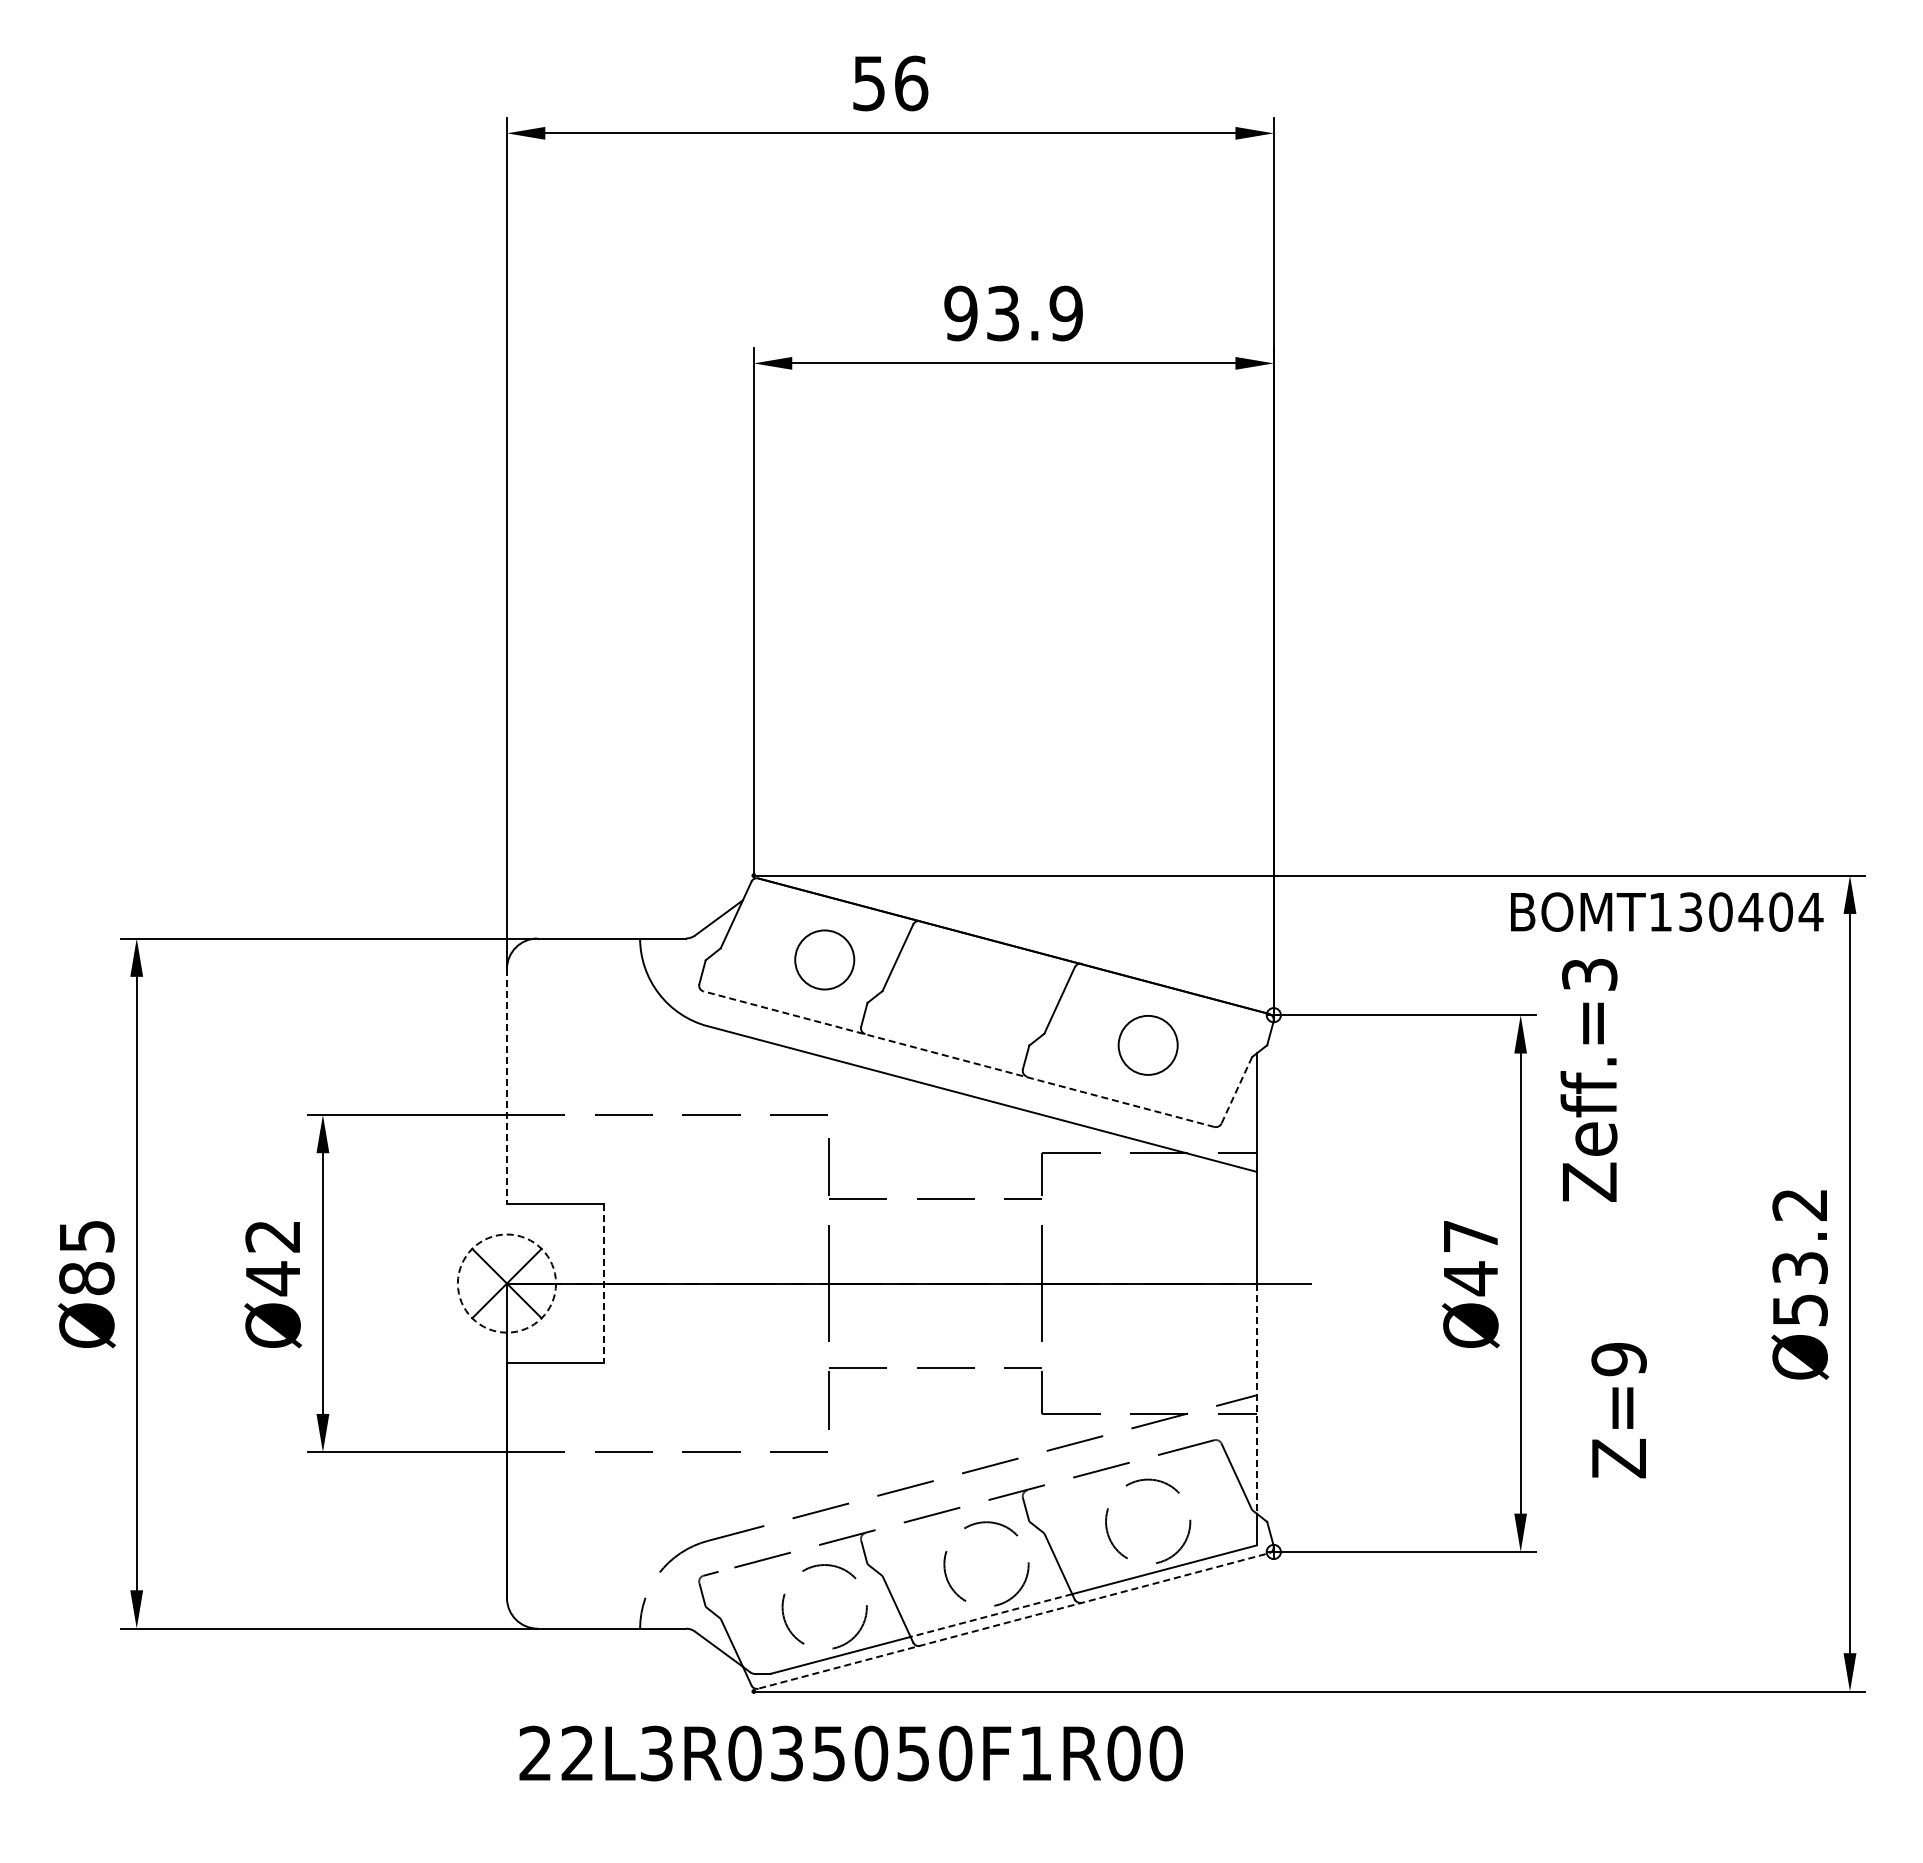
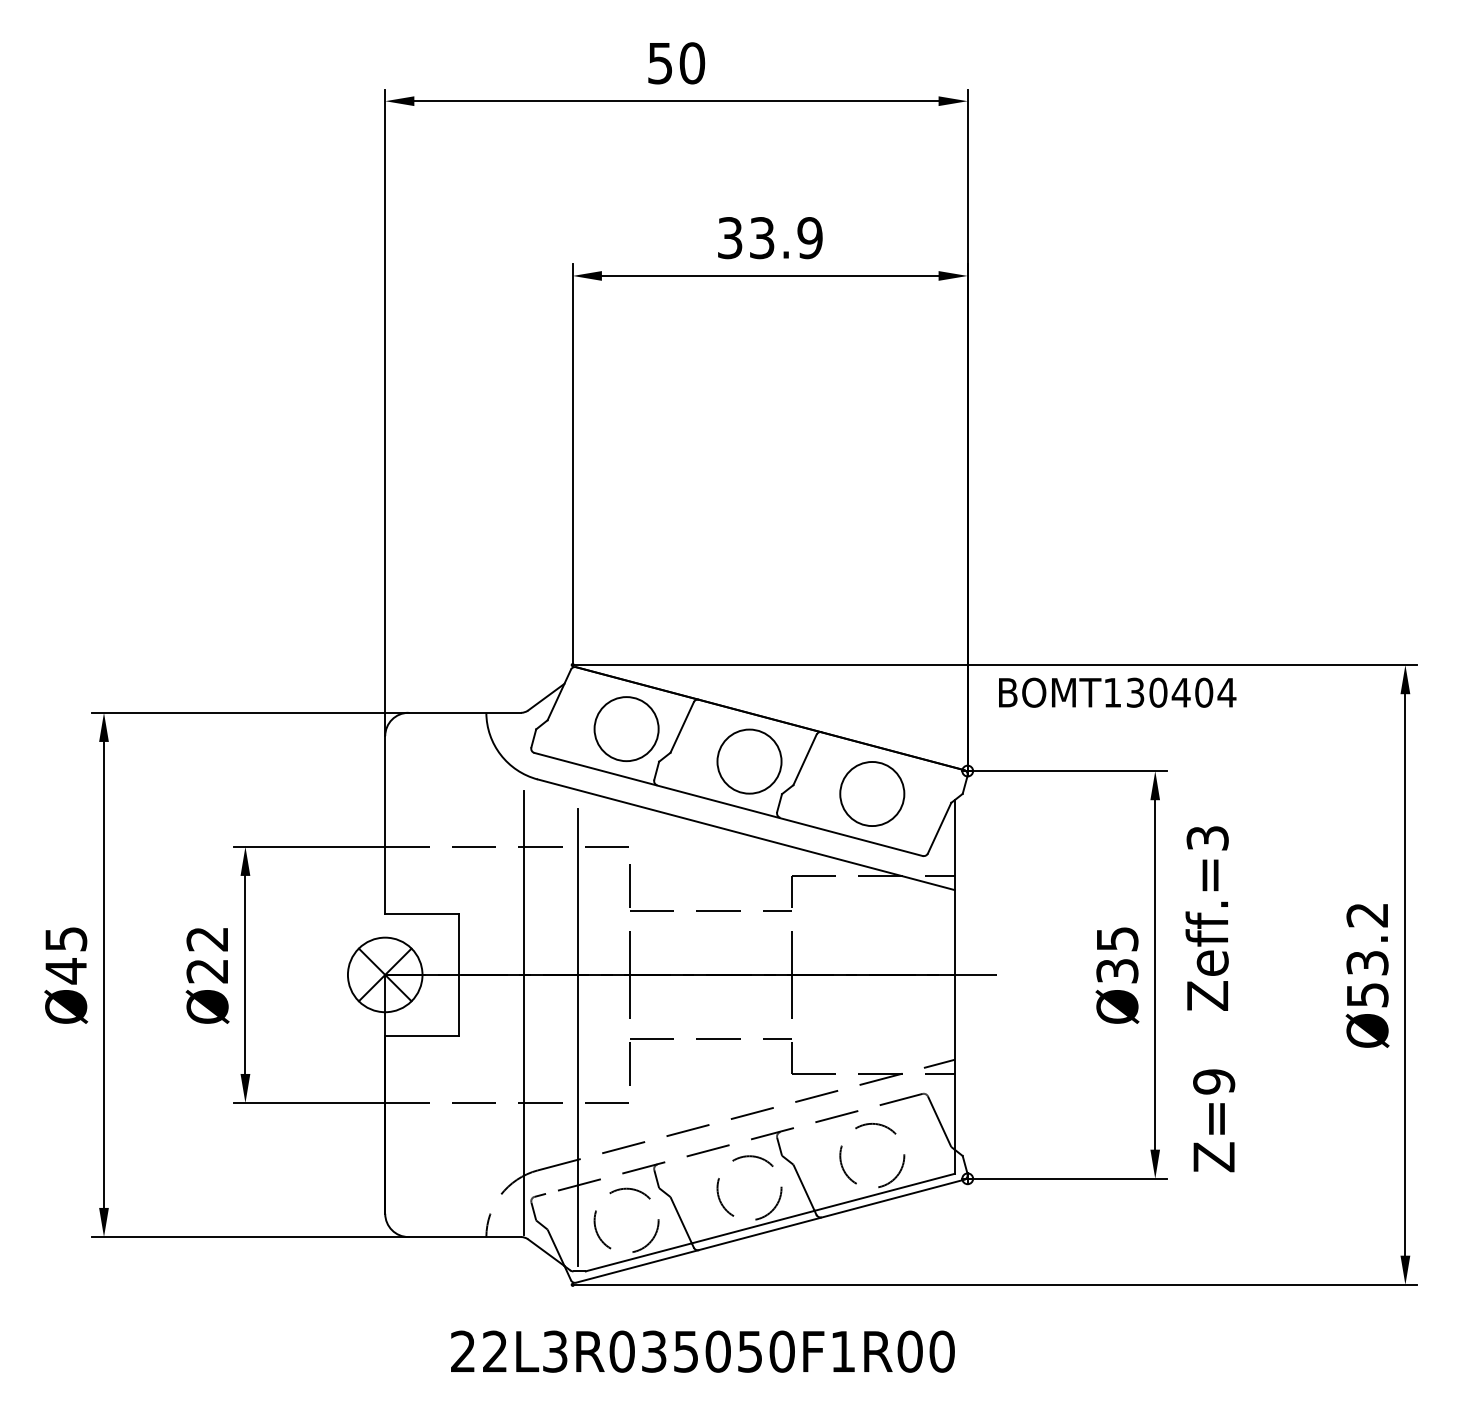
text: (911, 83) -> (692, 63), 56 -> 50
text: (960, 313) -> (729, 238), 93.9 -> 33.9
text: (1667, 911) -> (1117, 692), moved
circle: (824, 959) -> (626, 728), size x1.43
circle: (986, 1002) -> (749, 761), added
circle: (1148, 1045) -> (872, 794), size x1.43
line: (958, 1059) -> (728, 804), dashed -> solid
text: (1588, 1080) -> (1206, 918), moved
line: (506, 1087) -> (384, 825), dashed -> solid
line: (1236, 1090) -> (939, 828), dashed -> solid
text: (1470, 1258) -> (1117, 955), Ø47 -> Ø35
text: (86, 1278) -> (65, 971), Ø85 -> Ø45
text: (272, 1278) -> (207, 971), Ø42 -> Ø22
circle: (506, 1283) -> (384, 974), dashed -> solid
line: (603, 1283) -> (458, 974), dashed -> solid
line: (689, 1333) -> (523, 1012), added
line: (760, 1365) -> (577, 1037), added
line: (1256, 1399) -> (954, 1062), dashed -> solid
text: (1618, 1410) -> (1213, 1120), moved
line: (991, 1615) -> (753, 1227), dashed -> solid
line: (1014, 1620) -> (770, 1230), dashed -> solid
text: (850, 1753) -> (702, 1351), moved

